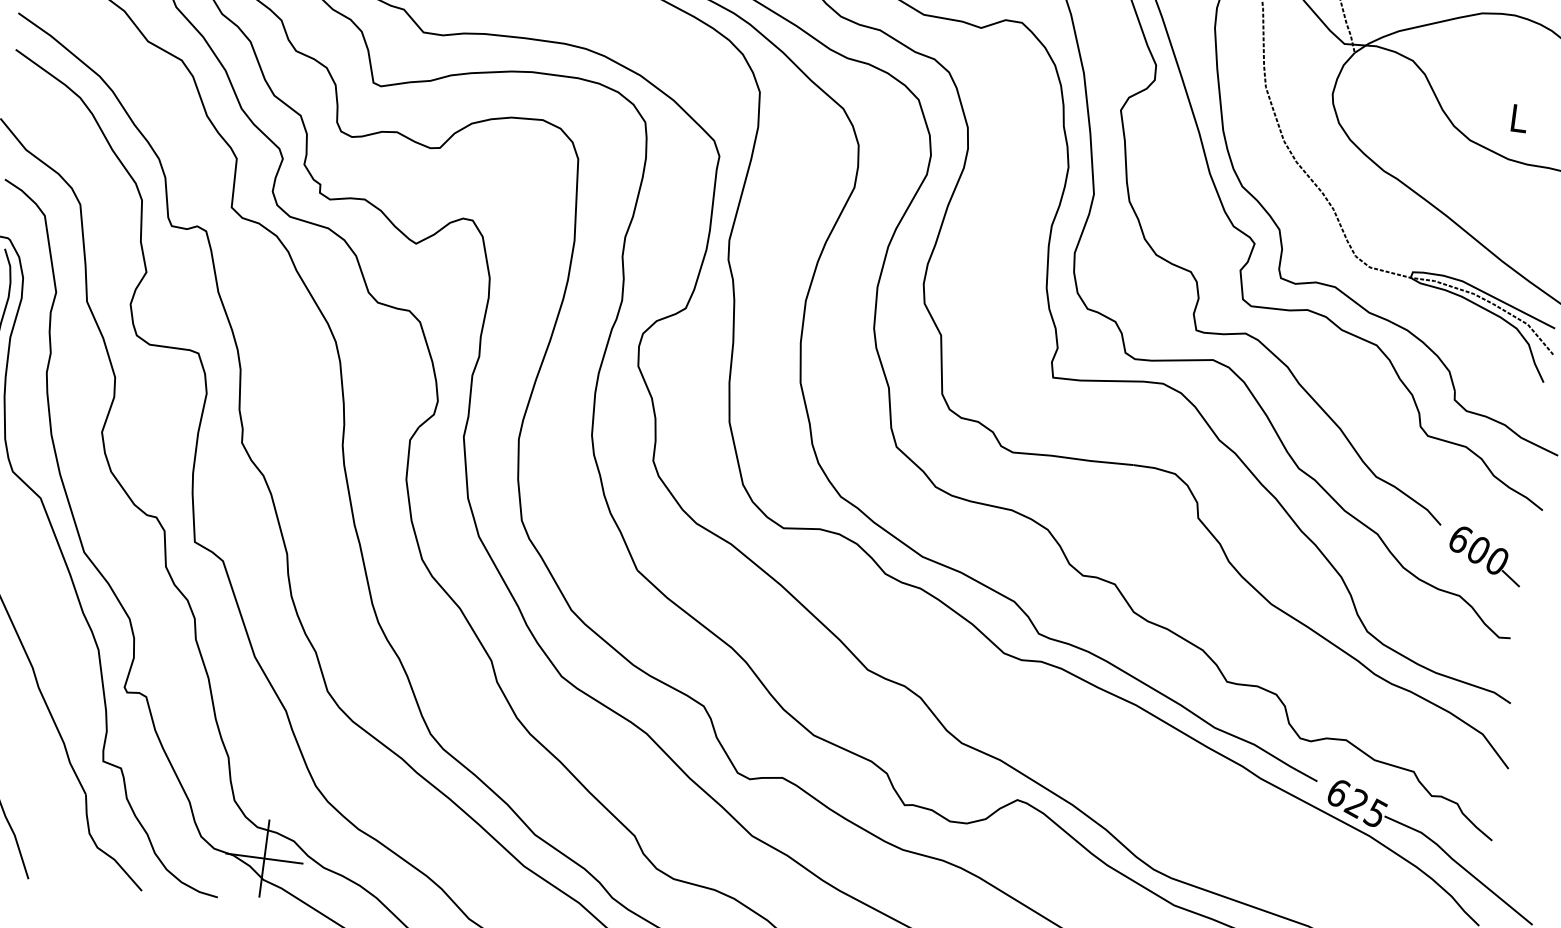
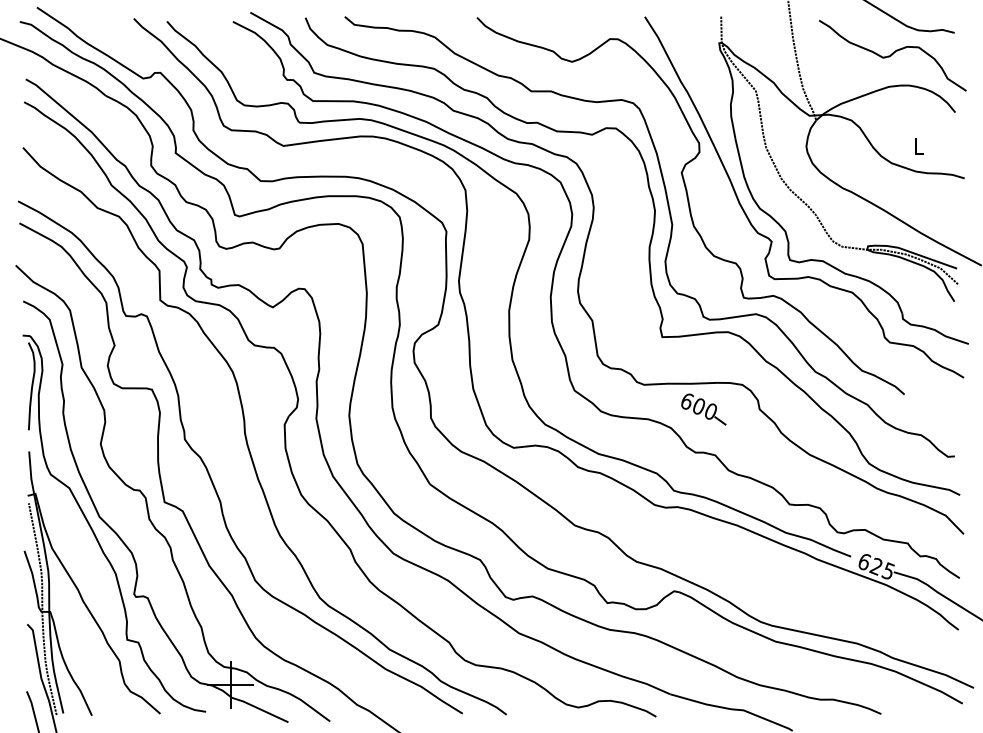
part: (1485, 556) -> (703, 409), moved

